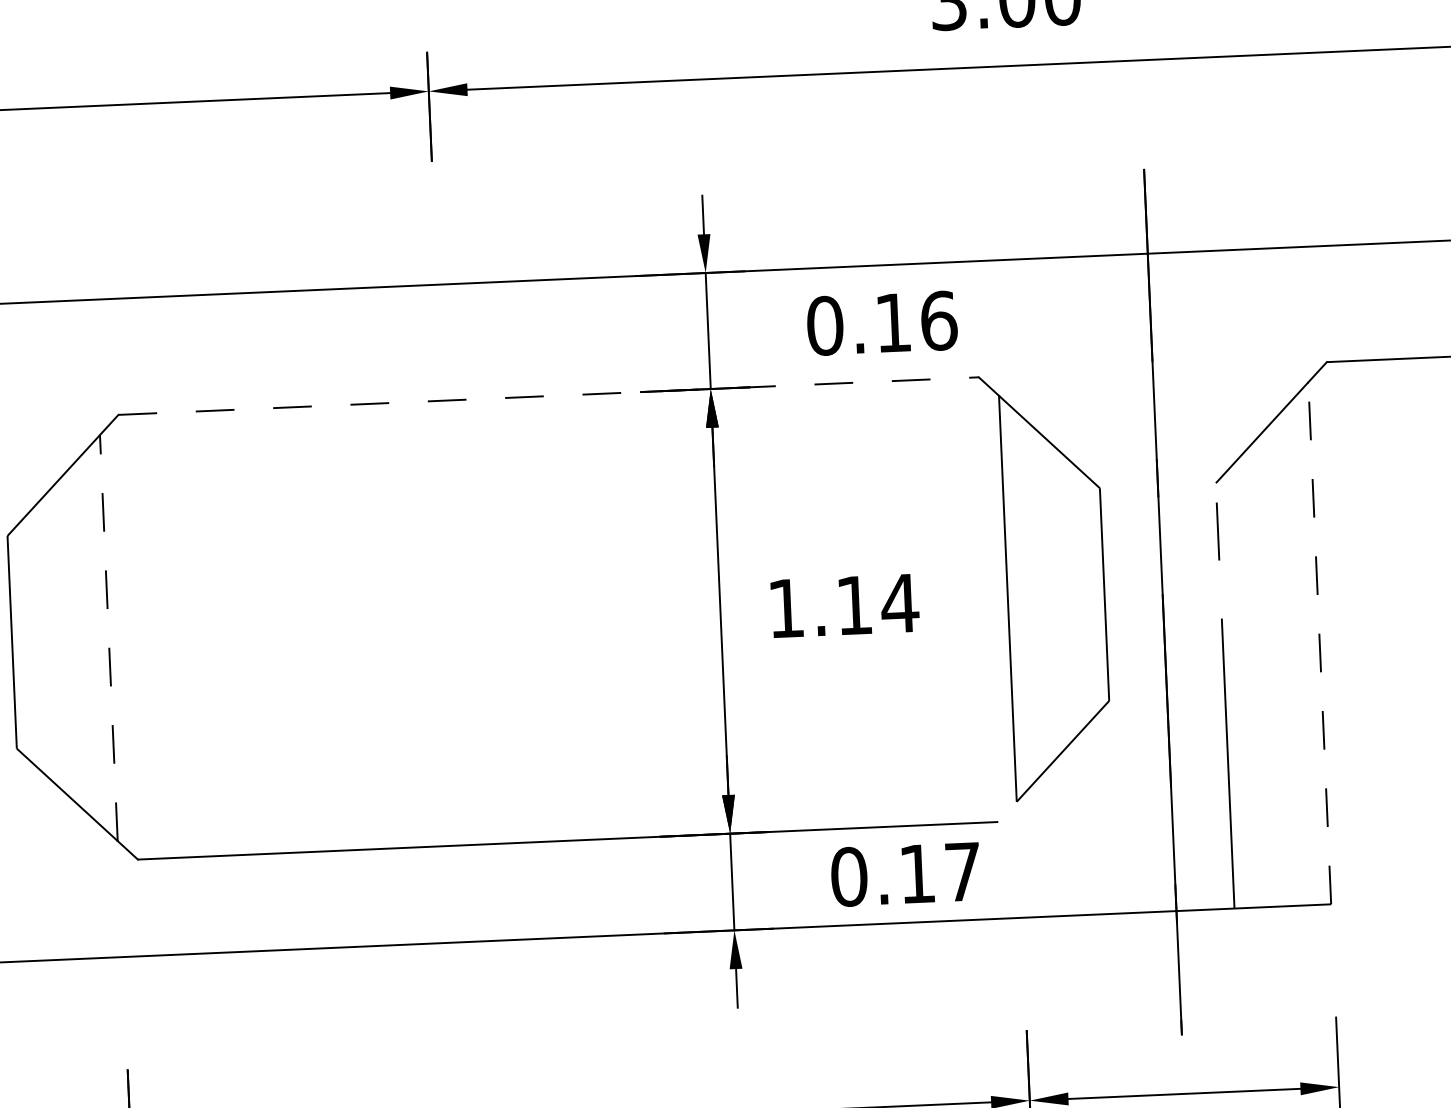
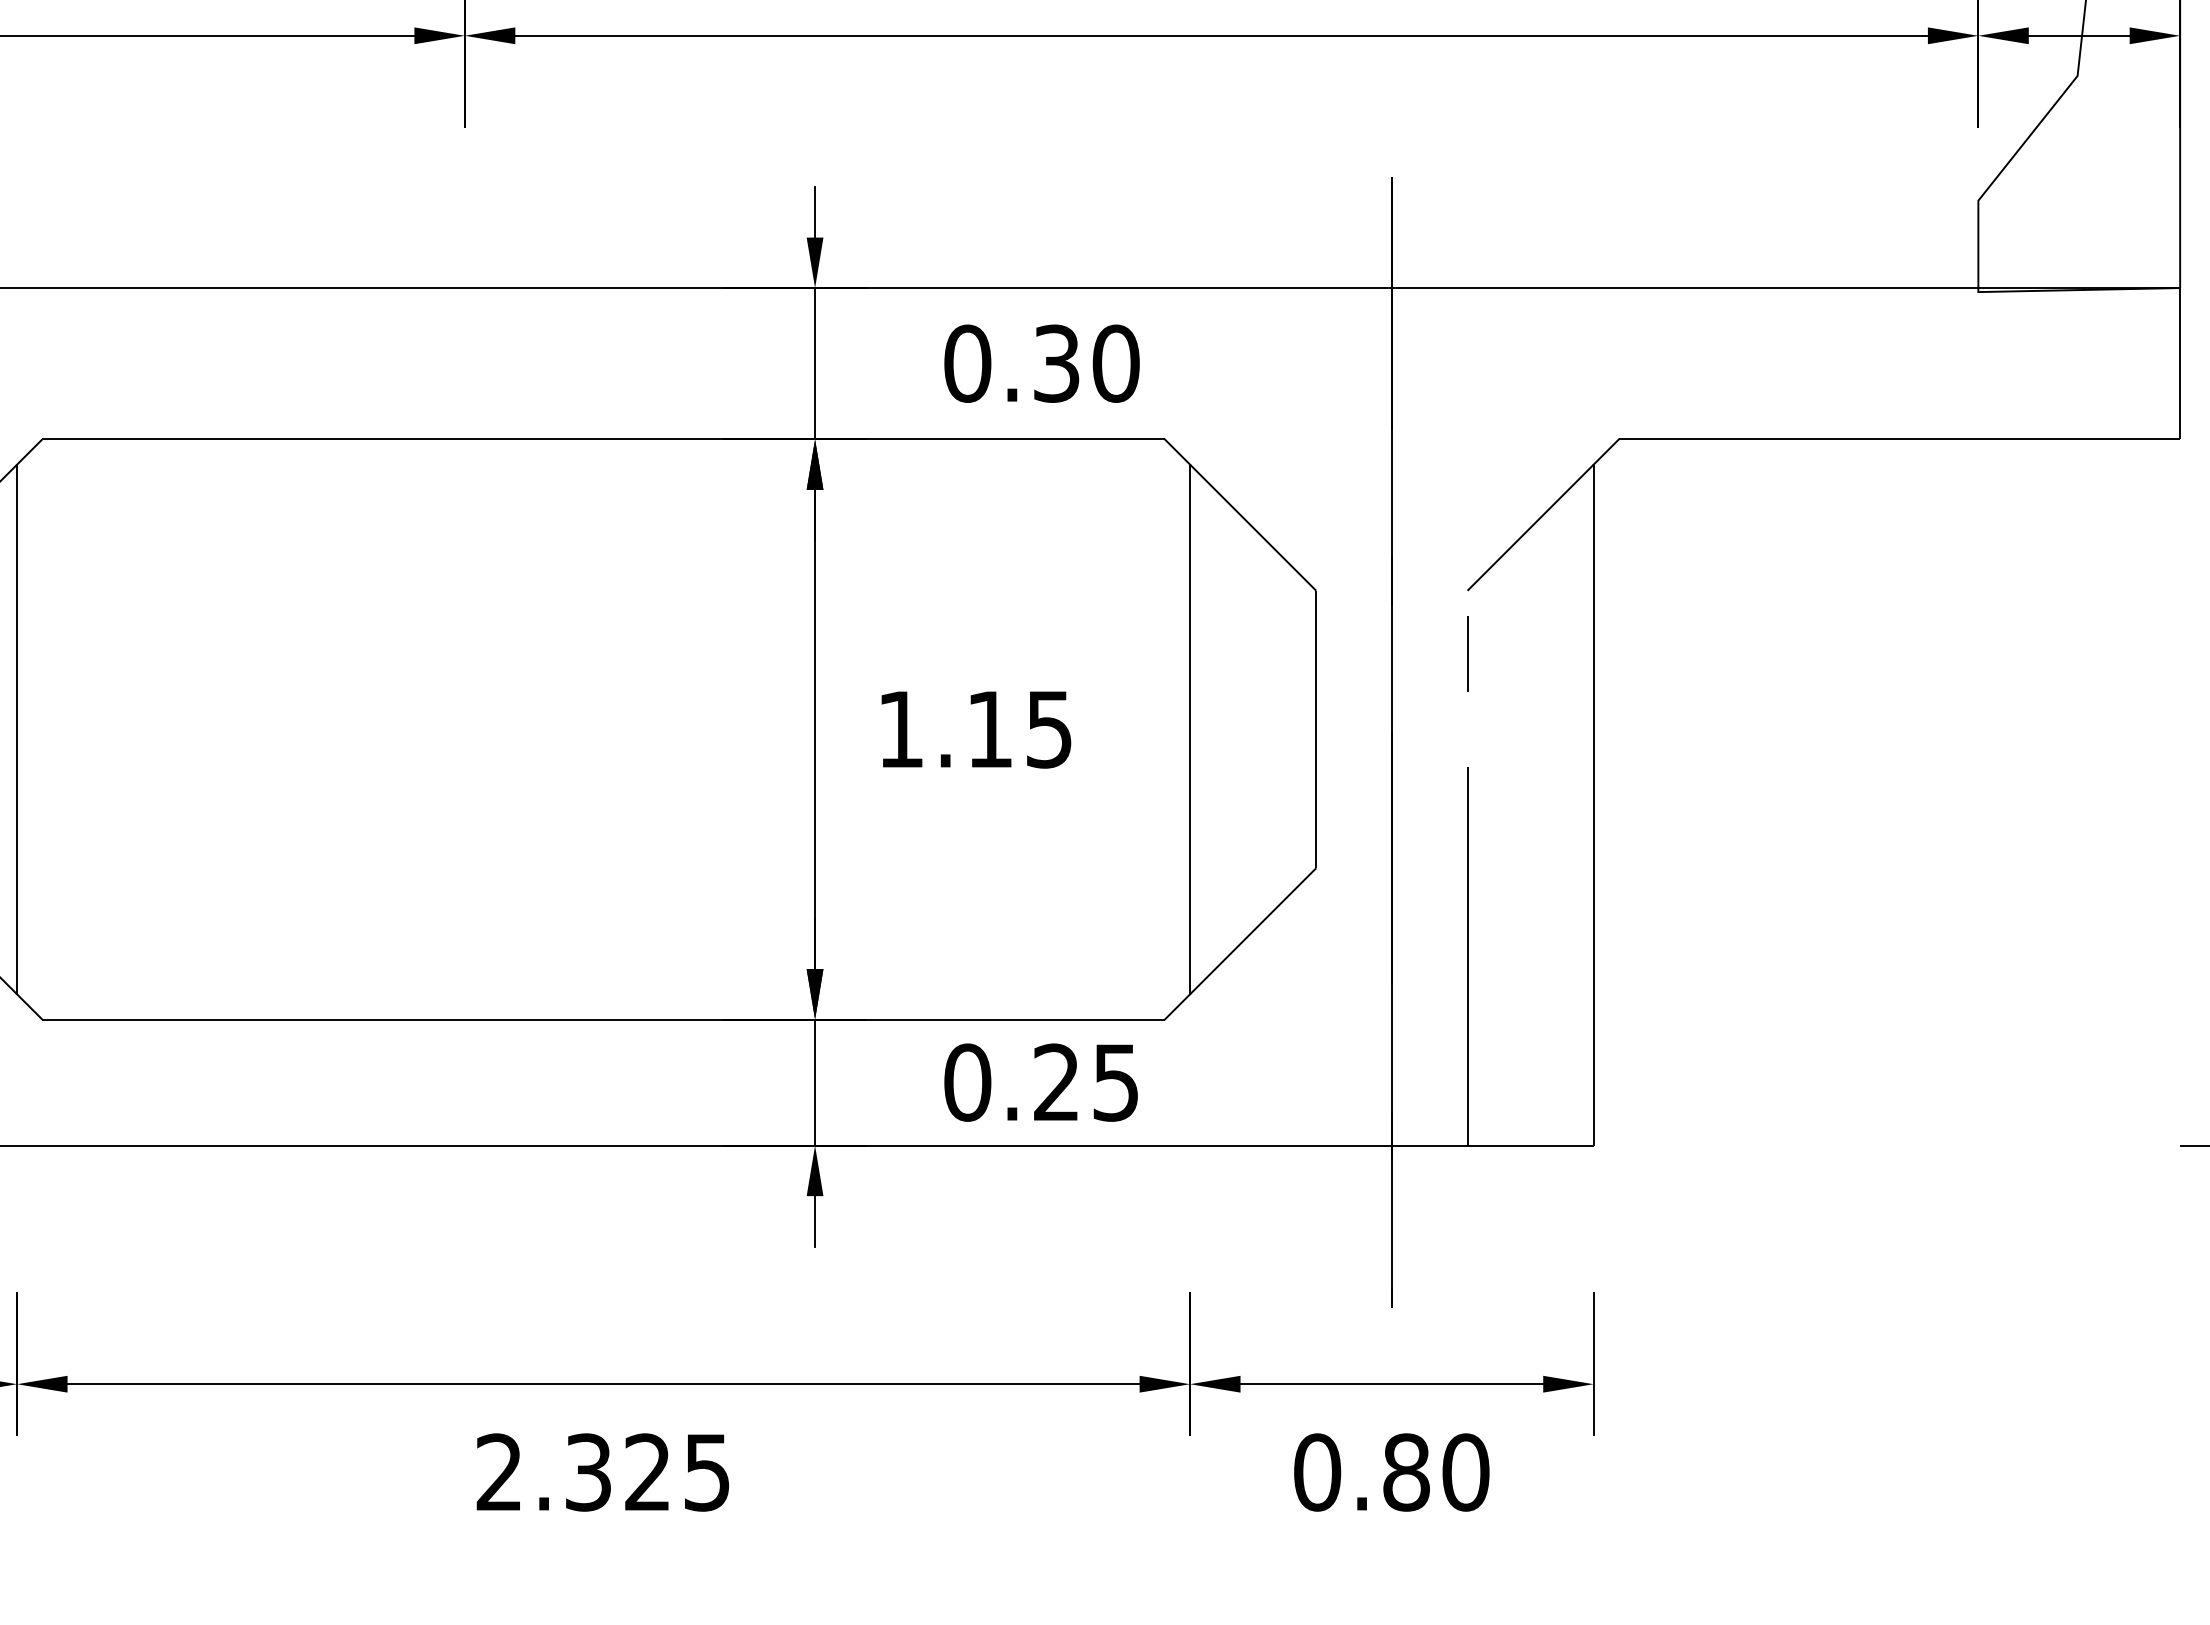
text: (917, 321) -> (1087, 363), 0.16 -> 0.30
line: (549, 396) -> (604, 439), dashed -> solid
text: (900, 603) -> (1049, 729), 1.14 -> 1.15
line: (109, 638) -> (17, 729), dashed -> solid
line: (1319, 643) -> (1593, 805), dashed -> solid
line: (1007, 811) -> (1177, 1006), added
text: (939, 872) -> (1085, 1082), 0.17 -> 0.25

